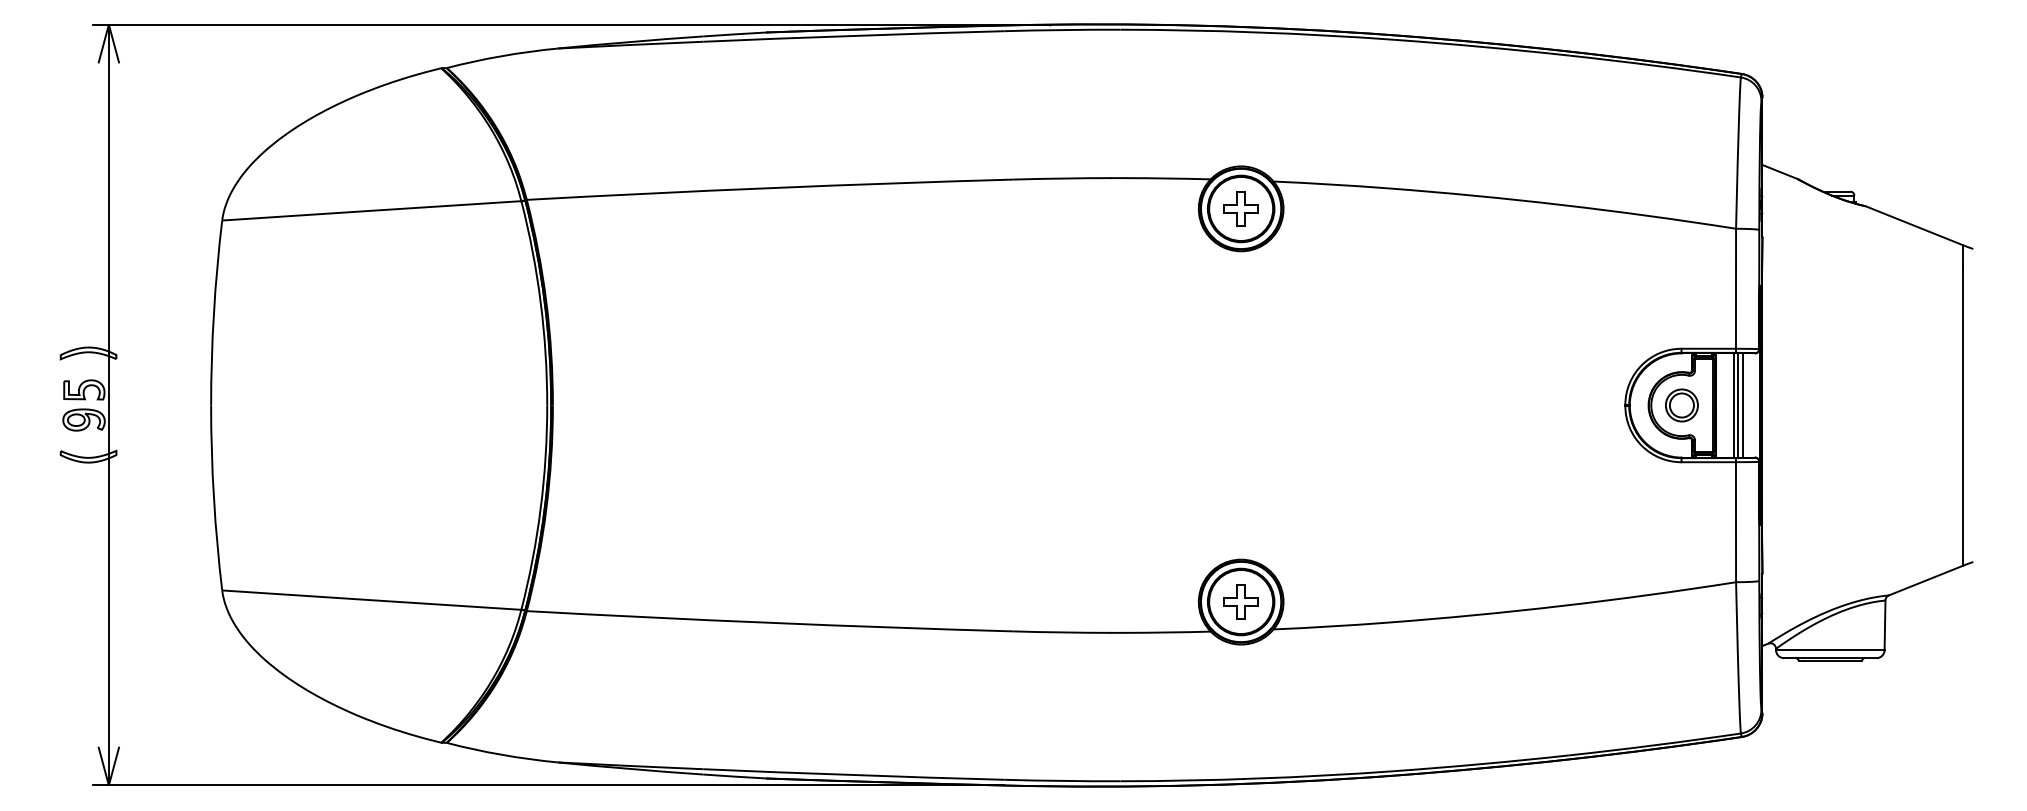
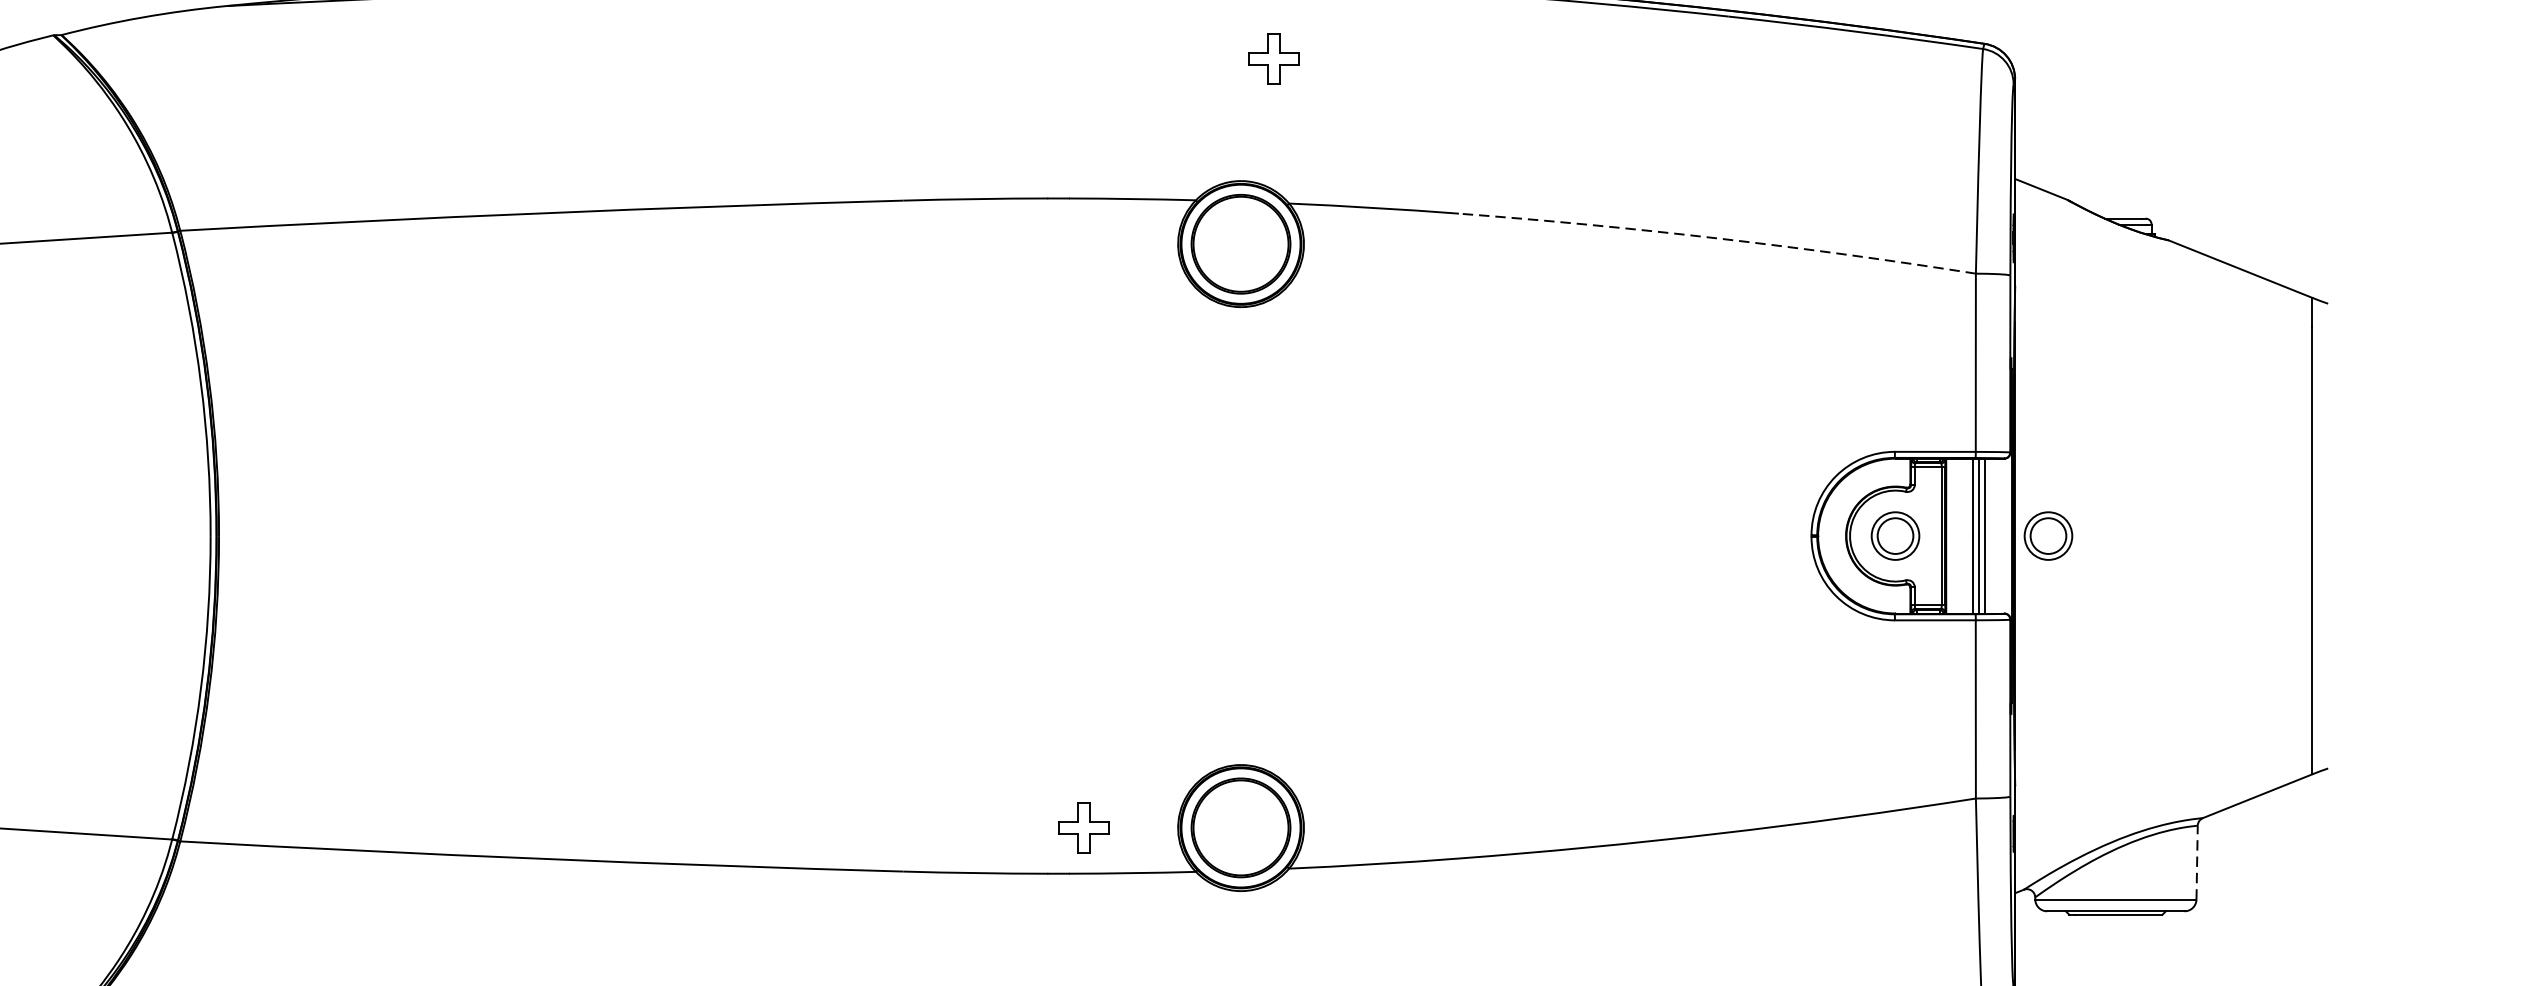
arc: (1562, 205) -> (1718, 239), solid -> dashed
part: (1240, 208) -> (1272, 57), moved
part: (1784, 405) -> (2047, 536), added
part: (1240, 601) -> (1082, 827), moved
line: (1885, 625) -> (2197, 862), solid -> dashed

